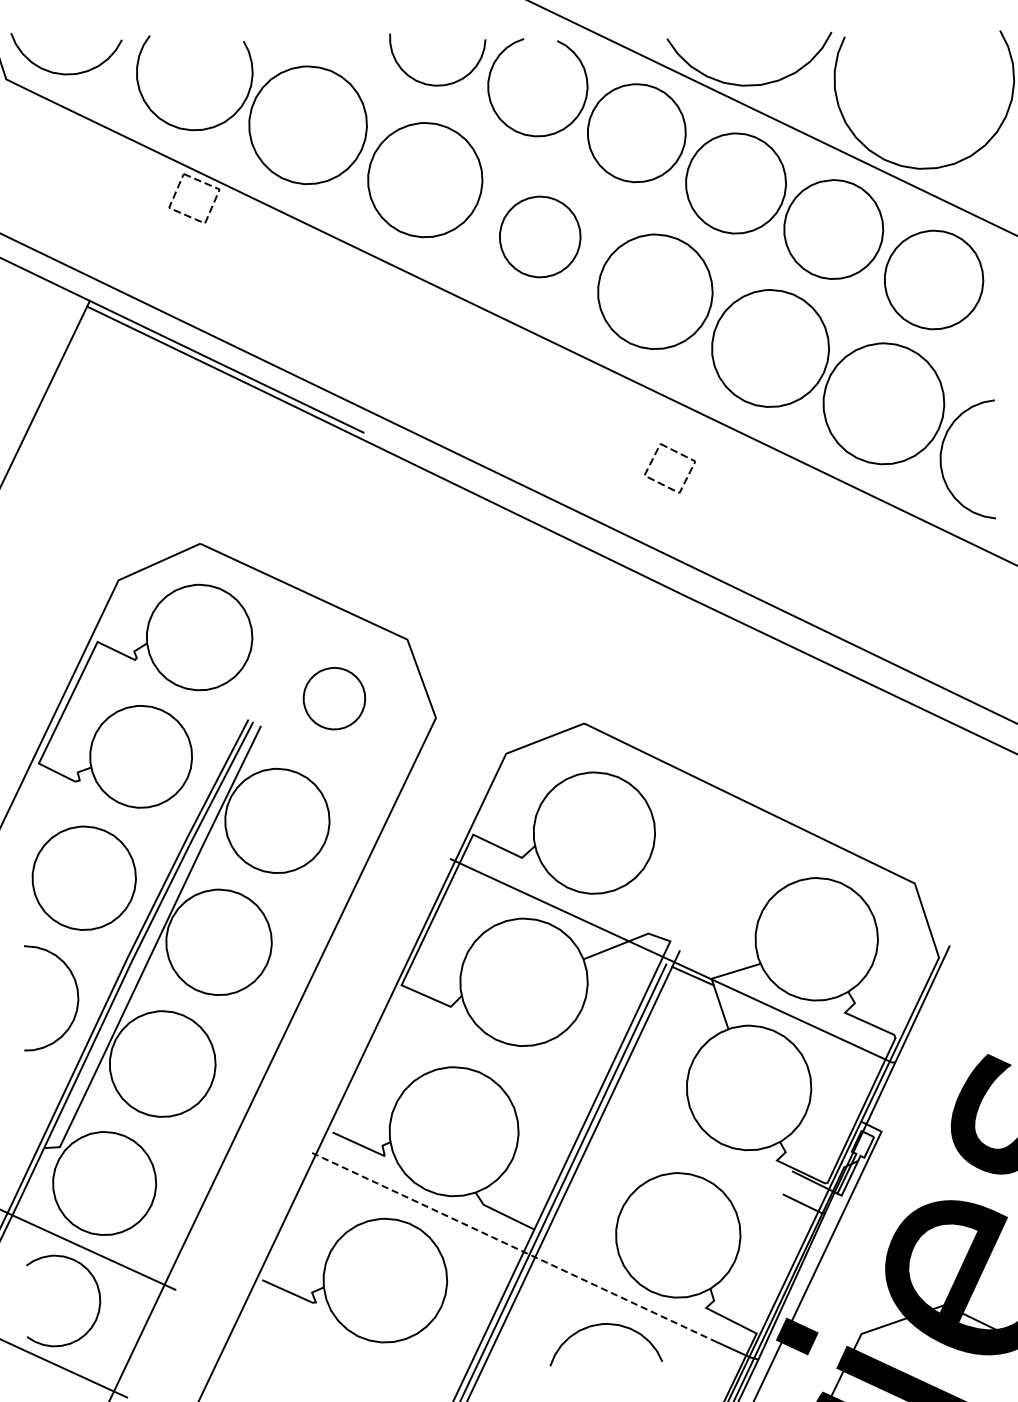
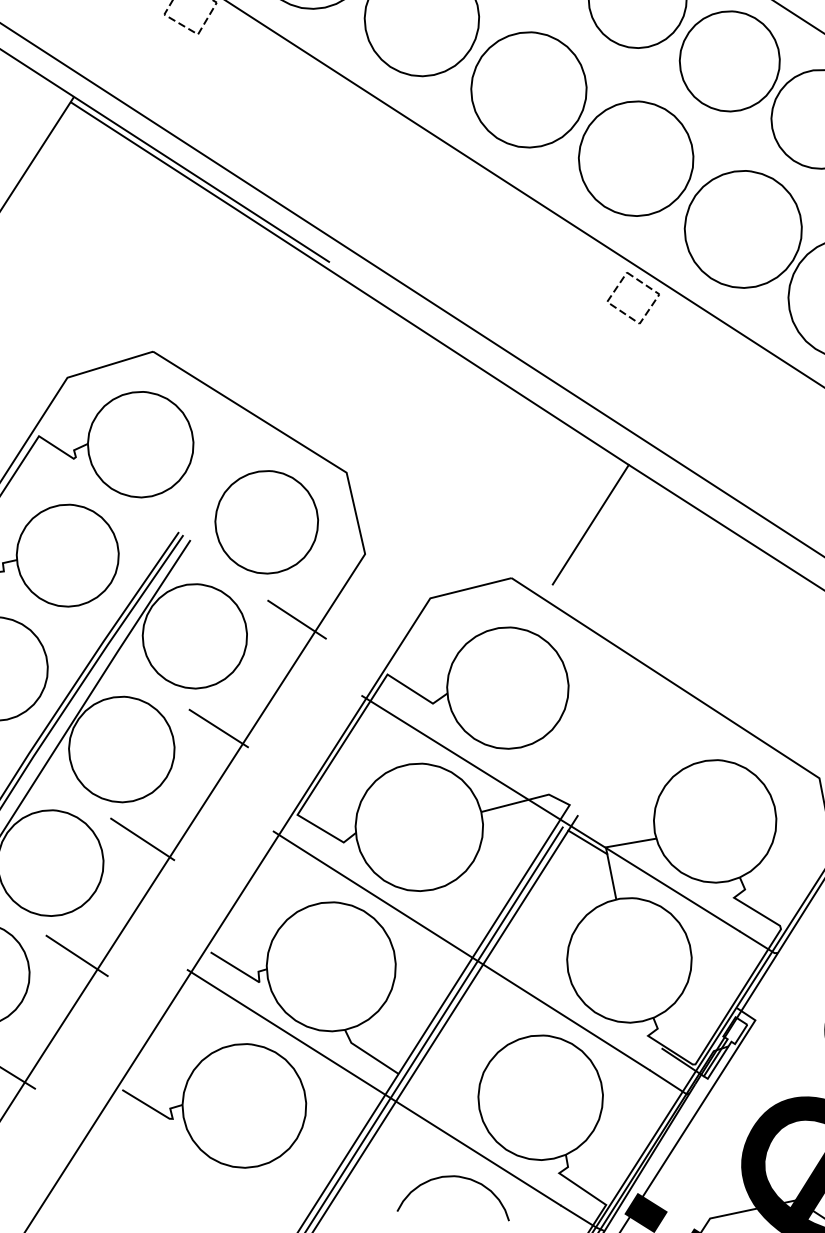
part: (539, 236) -> (528, 89), size x1.43
part: (662, 483) -> (624, 312), moved
line: (655, 660) -> (590, 524), added
part: (334, 698) -> (266, 522), size x1.67
line: (376, 791) -> (296, 619), added
line: (312, 909) -> (218, 728), added
line: (250, 1028) -> (142, 838), added
line: (581, 1099) -> (461, 950), added
line: (200, 1152) -> (77, 955), added
line: (512, 1246) -> (374, 1087), dashed -> solid

